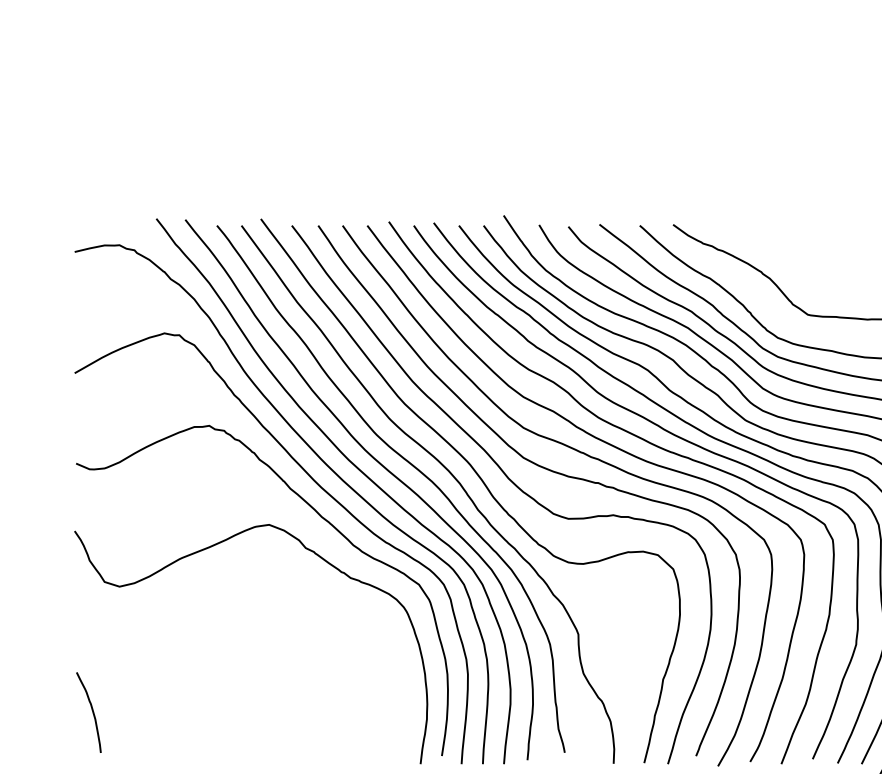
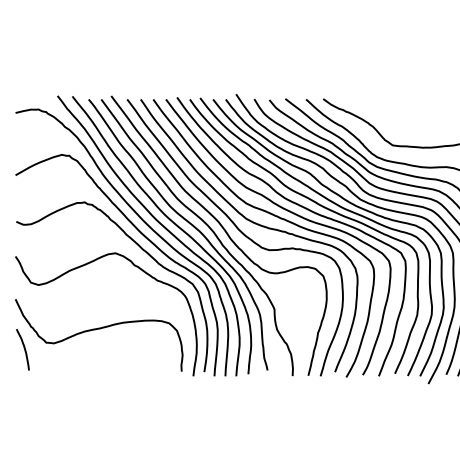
curve: (237, 673) -> (99, 329), added

